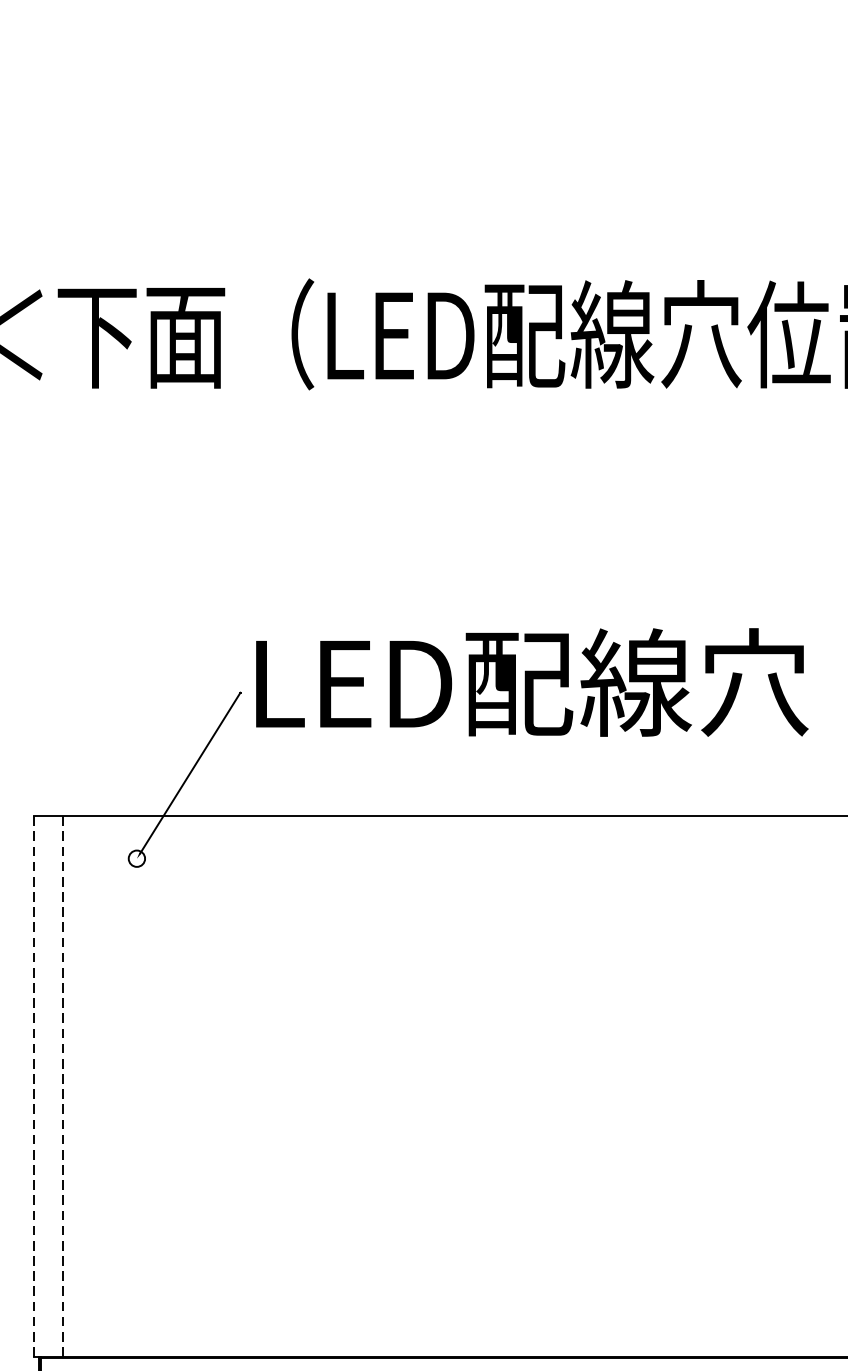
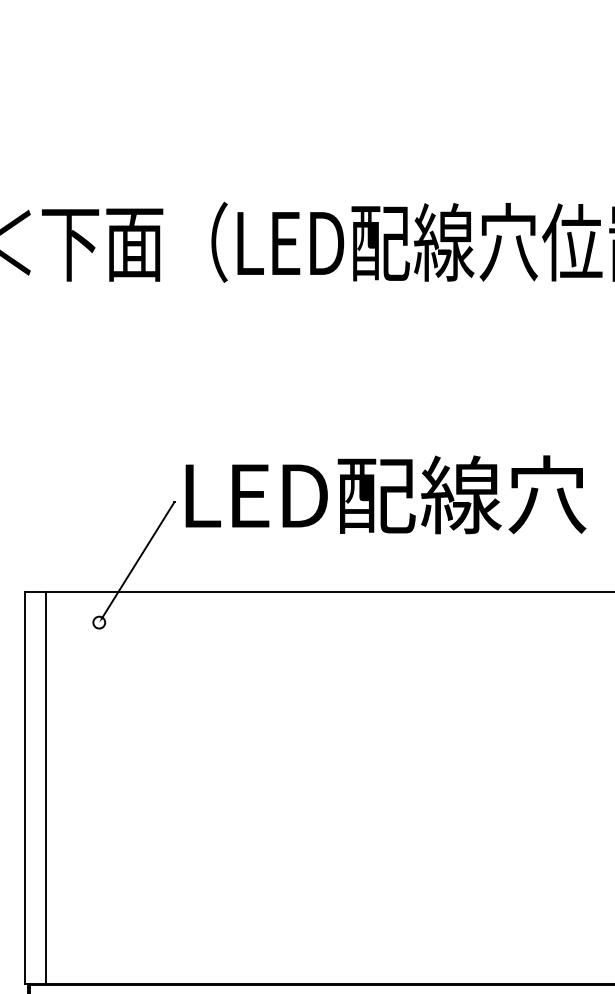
line: (33, 1086) -> (24, 787), dashed -> solid
line: (62, 1086) -> (45, 787), dashed -> solid

